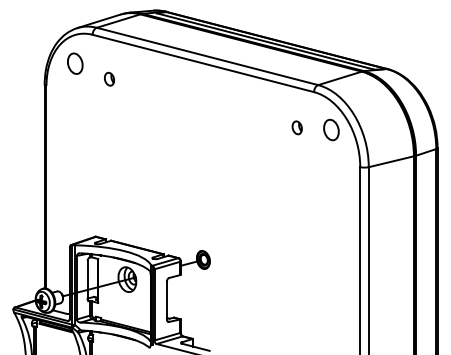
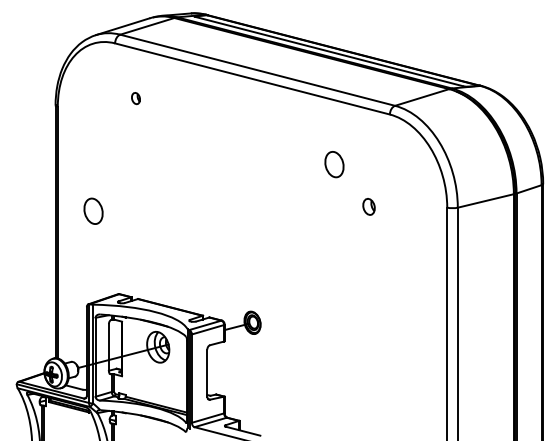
part: (75, 63) -> (93, 210), moved
part: (109, 79) -> (135, 98), size x0.7
part: (296, 127) -> (368, 206), moved
part: (331, 129) -> (334, 164), moved

